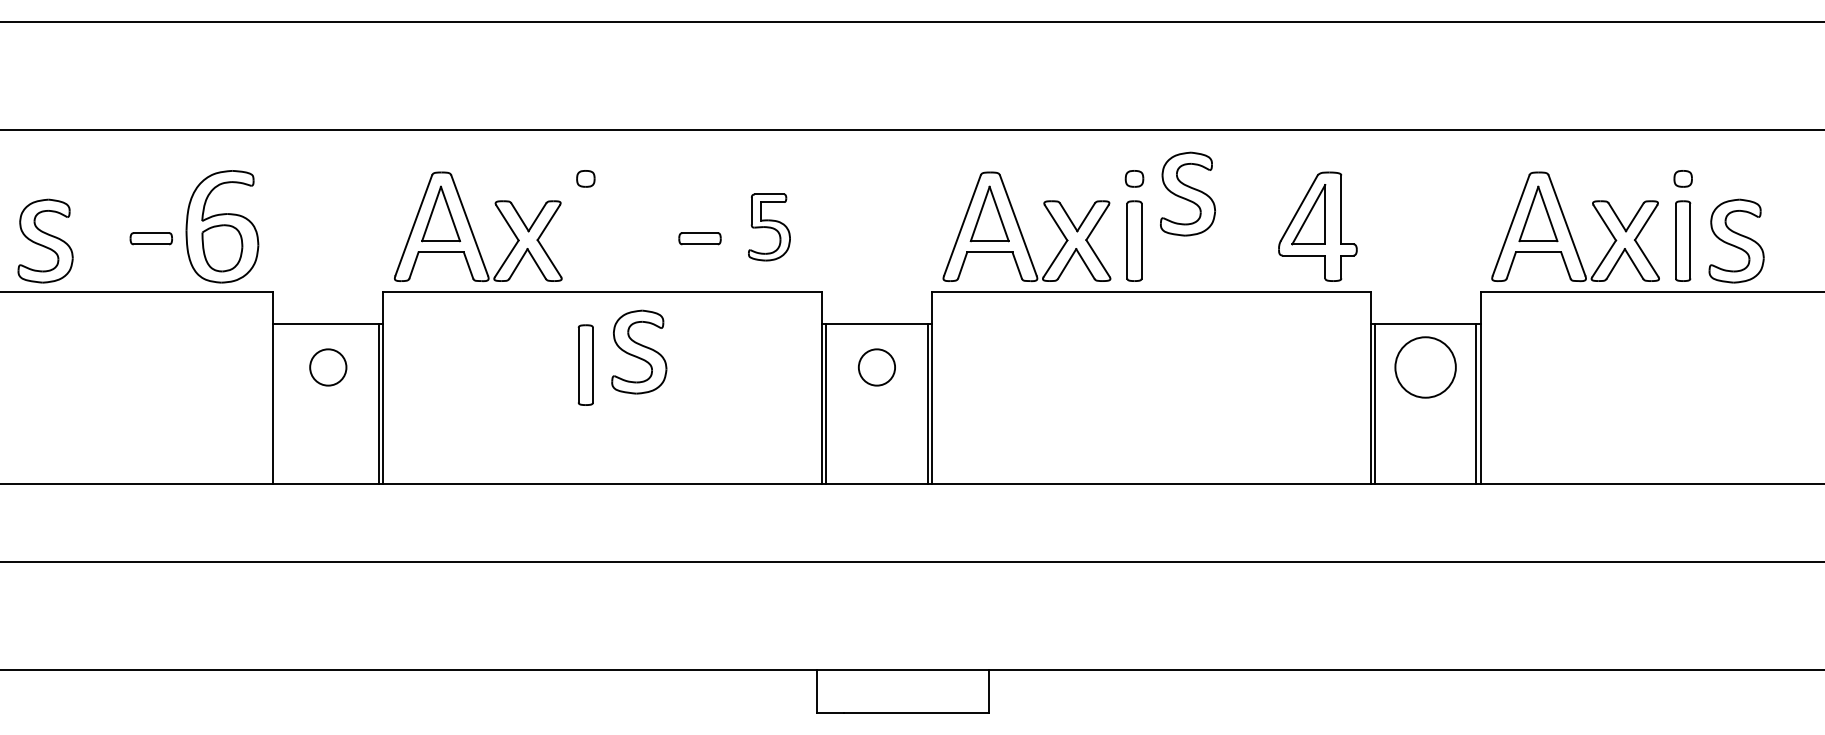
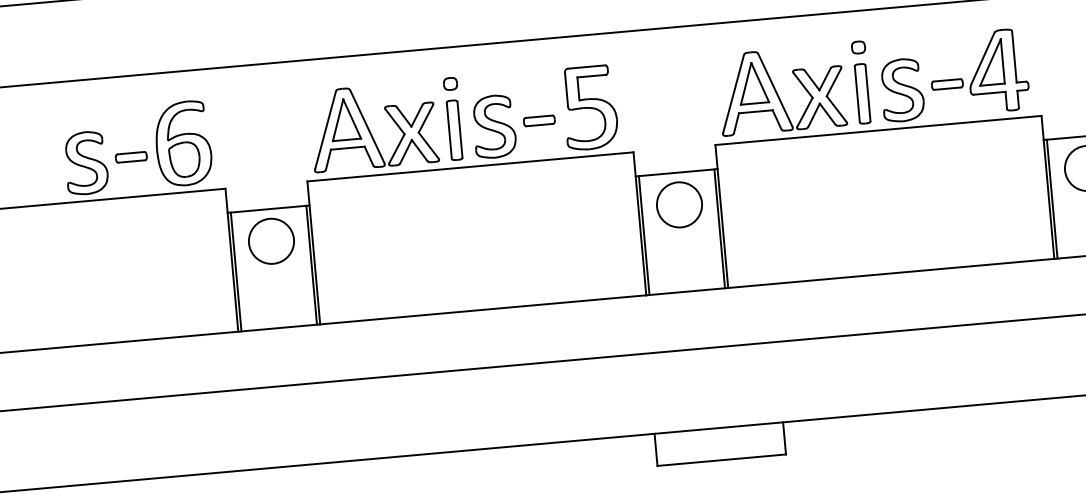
part: (1187, 193) -> (902, 89), moved
part: (769, 227) -> (590, 107), size x1.67
part: (1248, 238) -> (947, 84), added
part: (45, 240) -> (86, 162), moved
part: (639, 351) -> (494, 126), moved
part: (585, 364) -> (454, 129), moved
circle: (328, 367) -> (271, 241), size x1.67
circle: (876, 367) -> (679, 204), size x1.67
line: (277, 404) -> (236, 272), added

